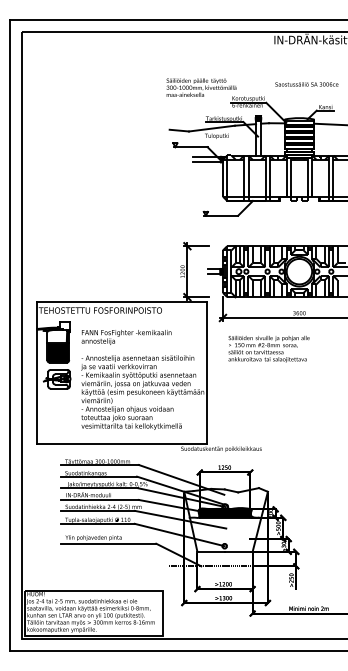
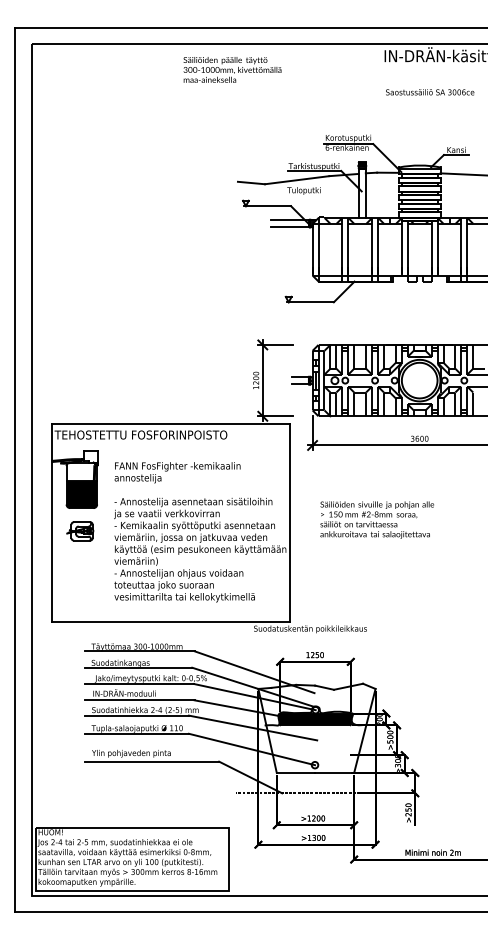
text: (307, 84) -> (430, 92), moved
text: (201, 87) -> (232, 69), moved
text: (268, 348) -> (376, 519), moved
part: (56, 379) -> (79, 531), size x0.7

